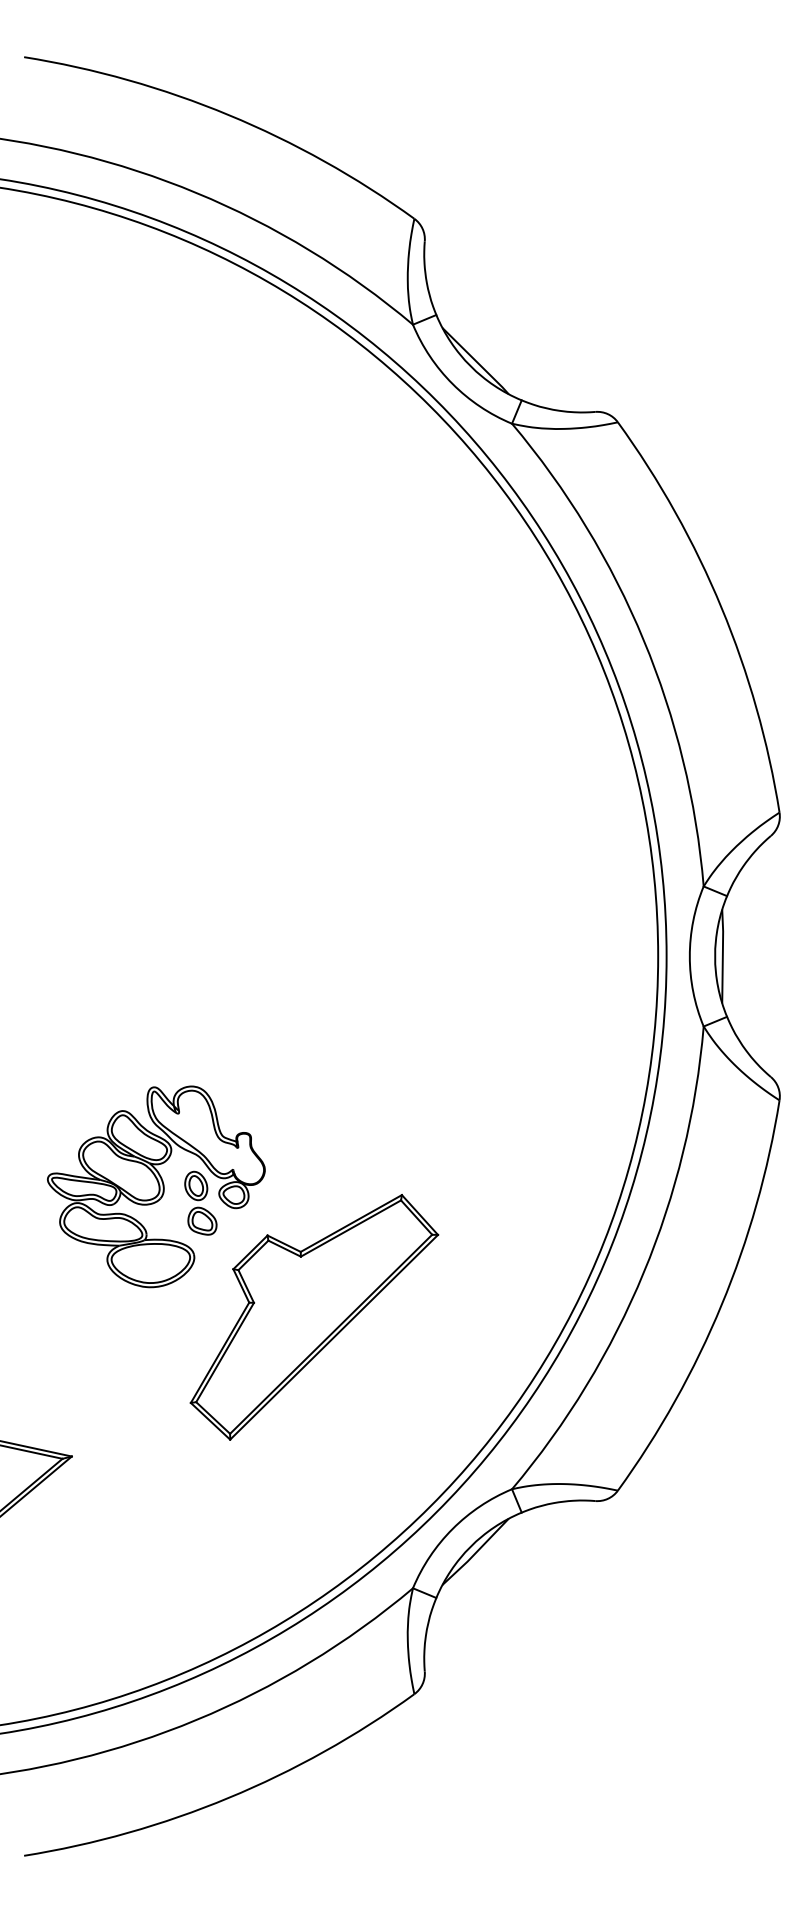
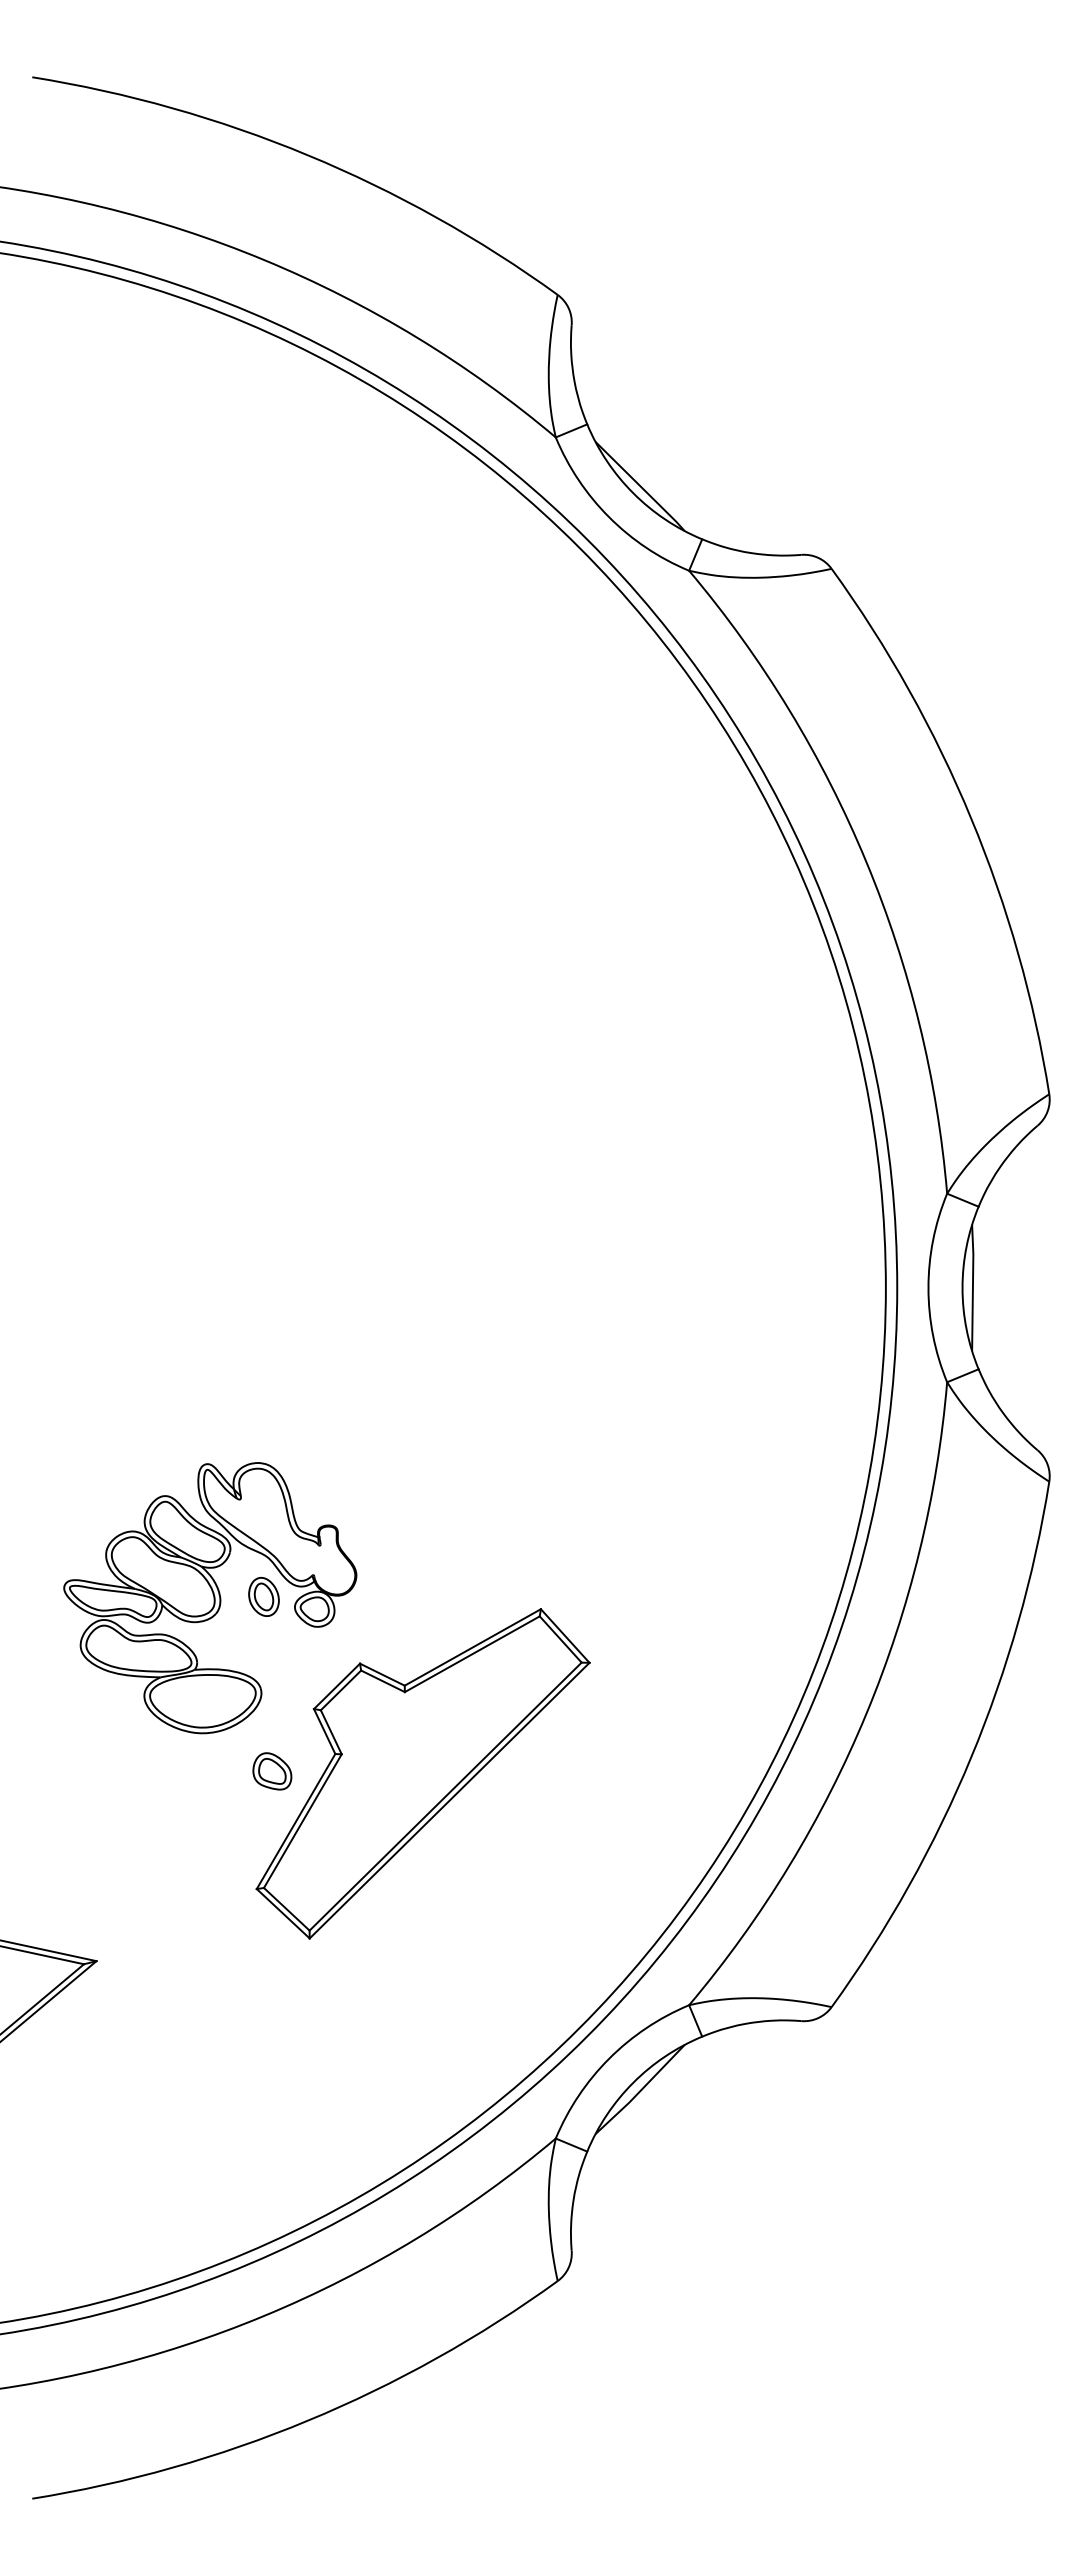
part: (202, 1221) -> (272, 1771), moved

